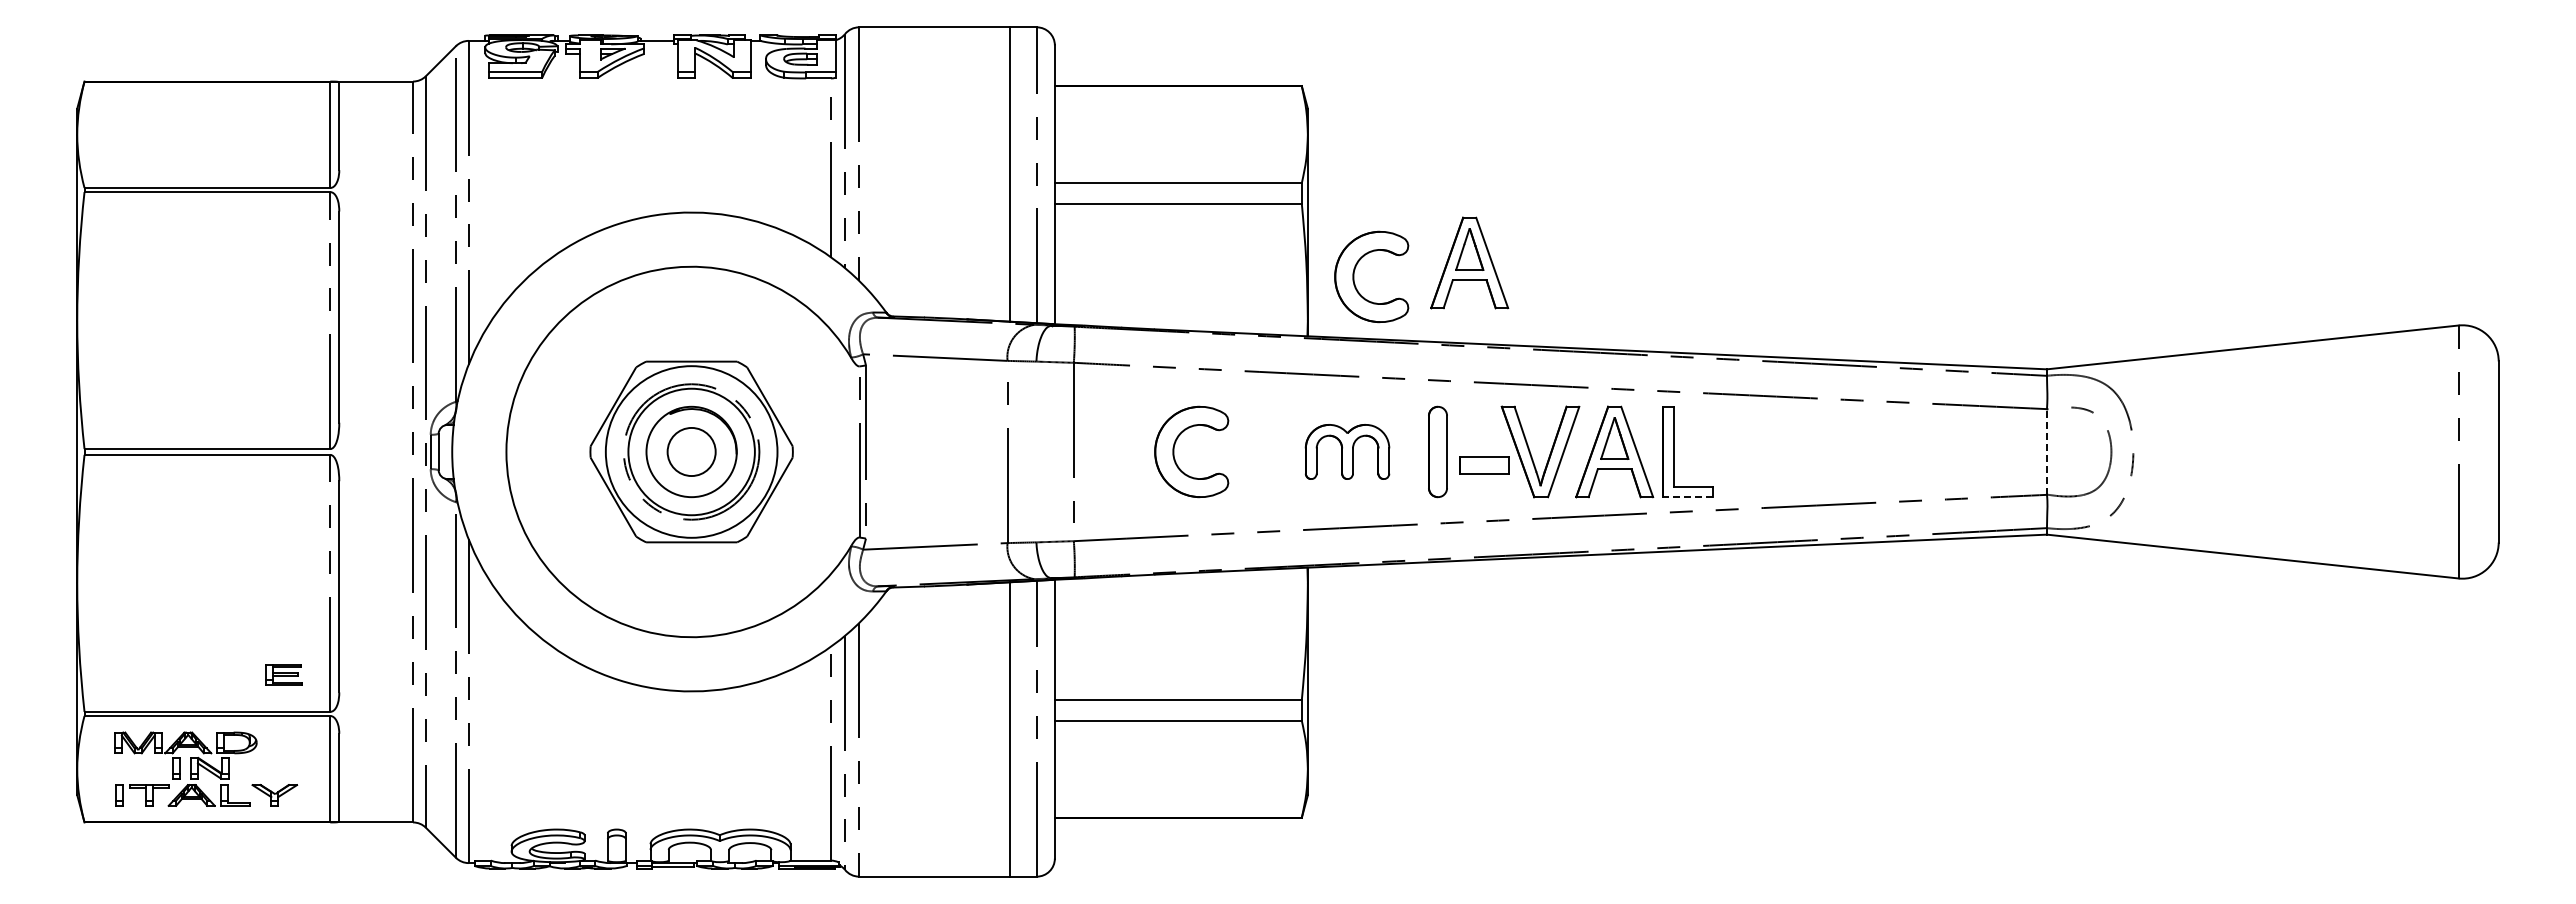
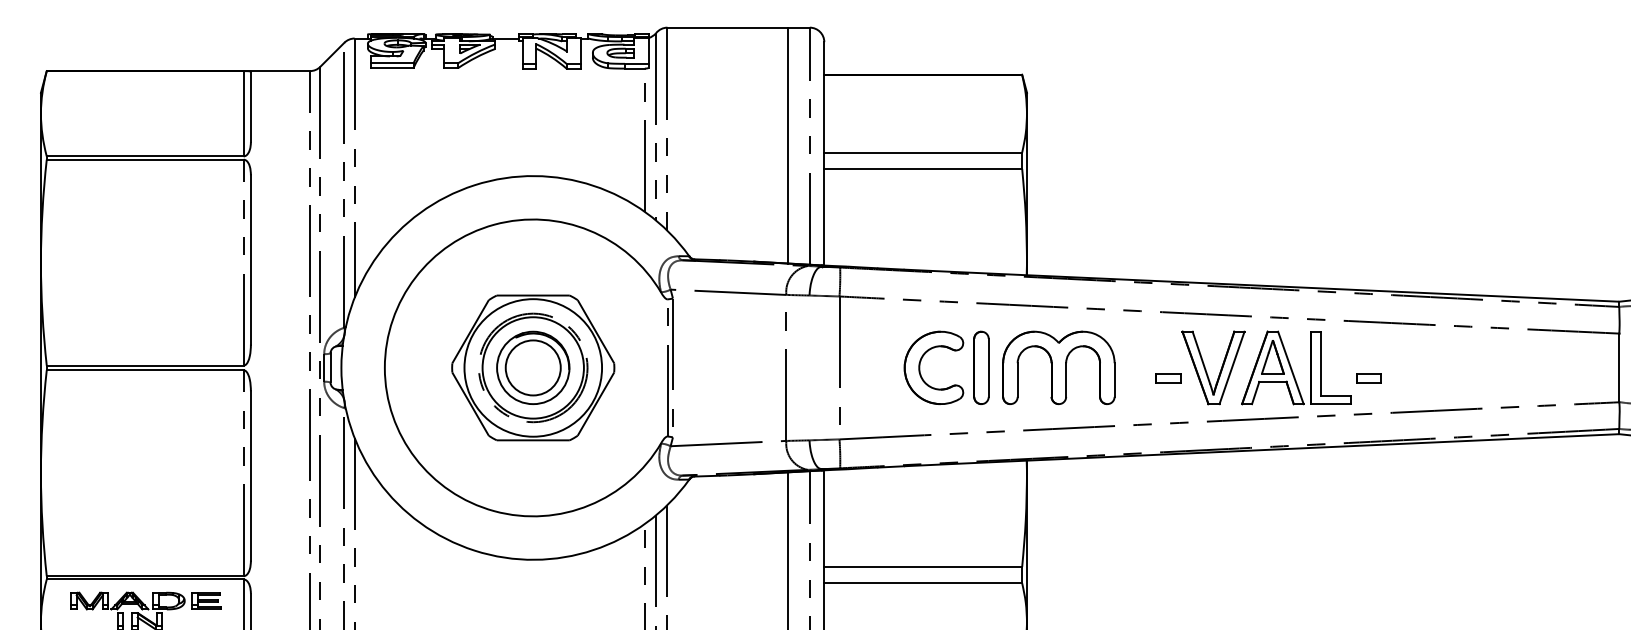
part: (1469, 262) -> (1156, 216), removed
part: (1354, 276) -> (1064, 227), removed
circle: (691, 451) -> (533, 367), size x1.43
part: (1347, 451) -> (1058, 367), size x1.67
part: (1437, 451) -> (981, 367), moved
line: (2046, 452) -> (1618, 368), dashed -> solid
part: (1484, 465) -> (1168, 378), size x0.62
part: (1734, 465) -> (1368, 378), added
line: (1687, 497) -> (1331, 404), dashed -> solid
part: (283, 674) -> (206, 600), moved

